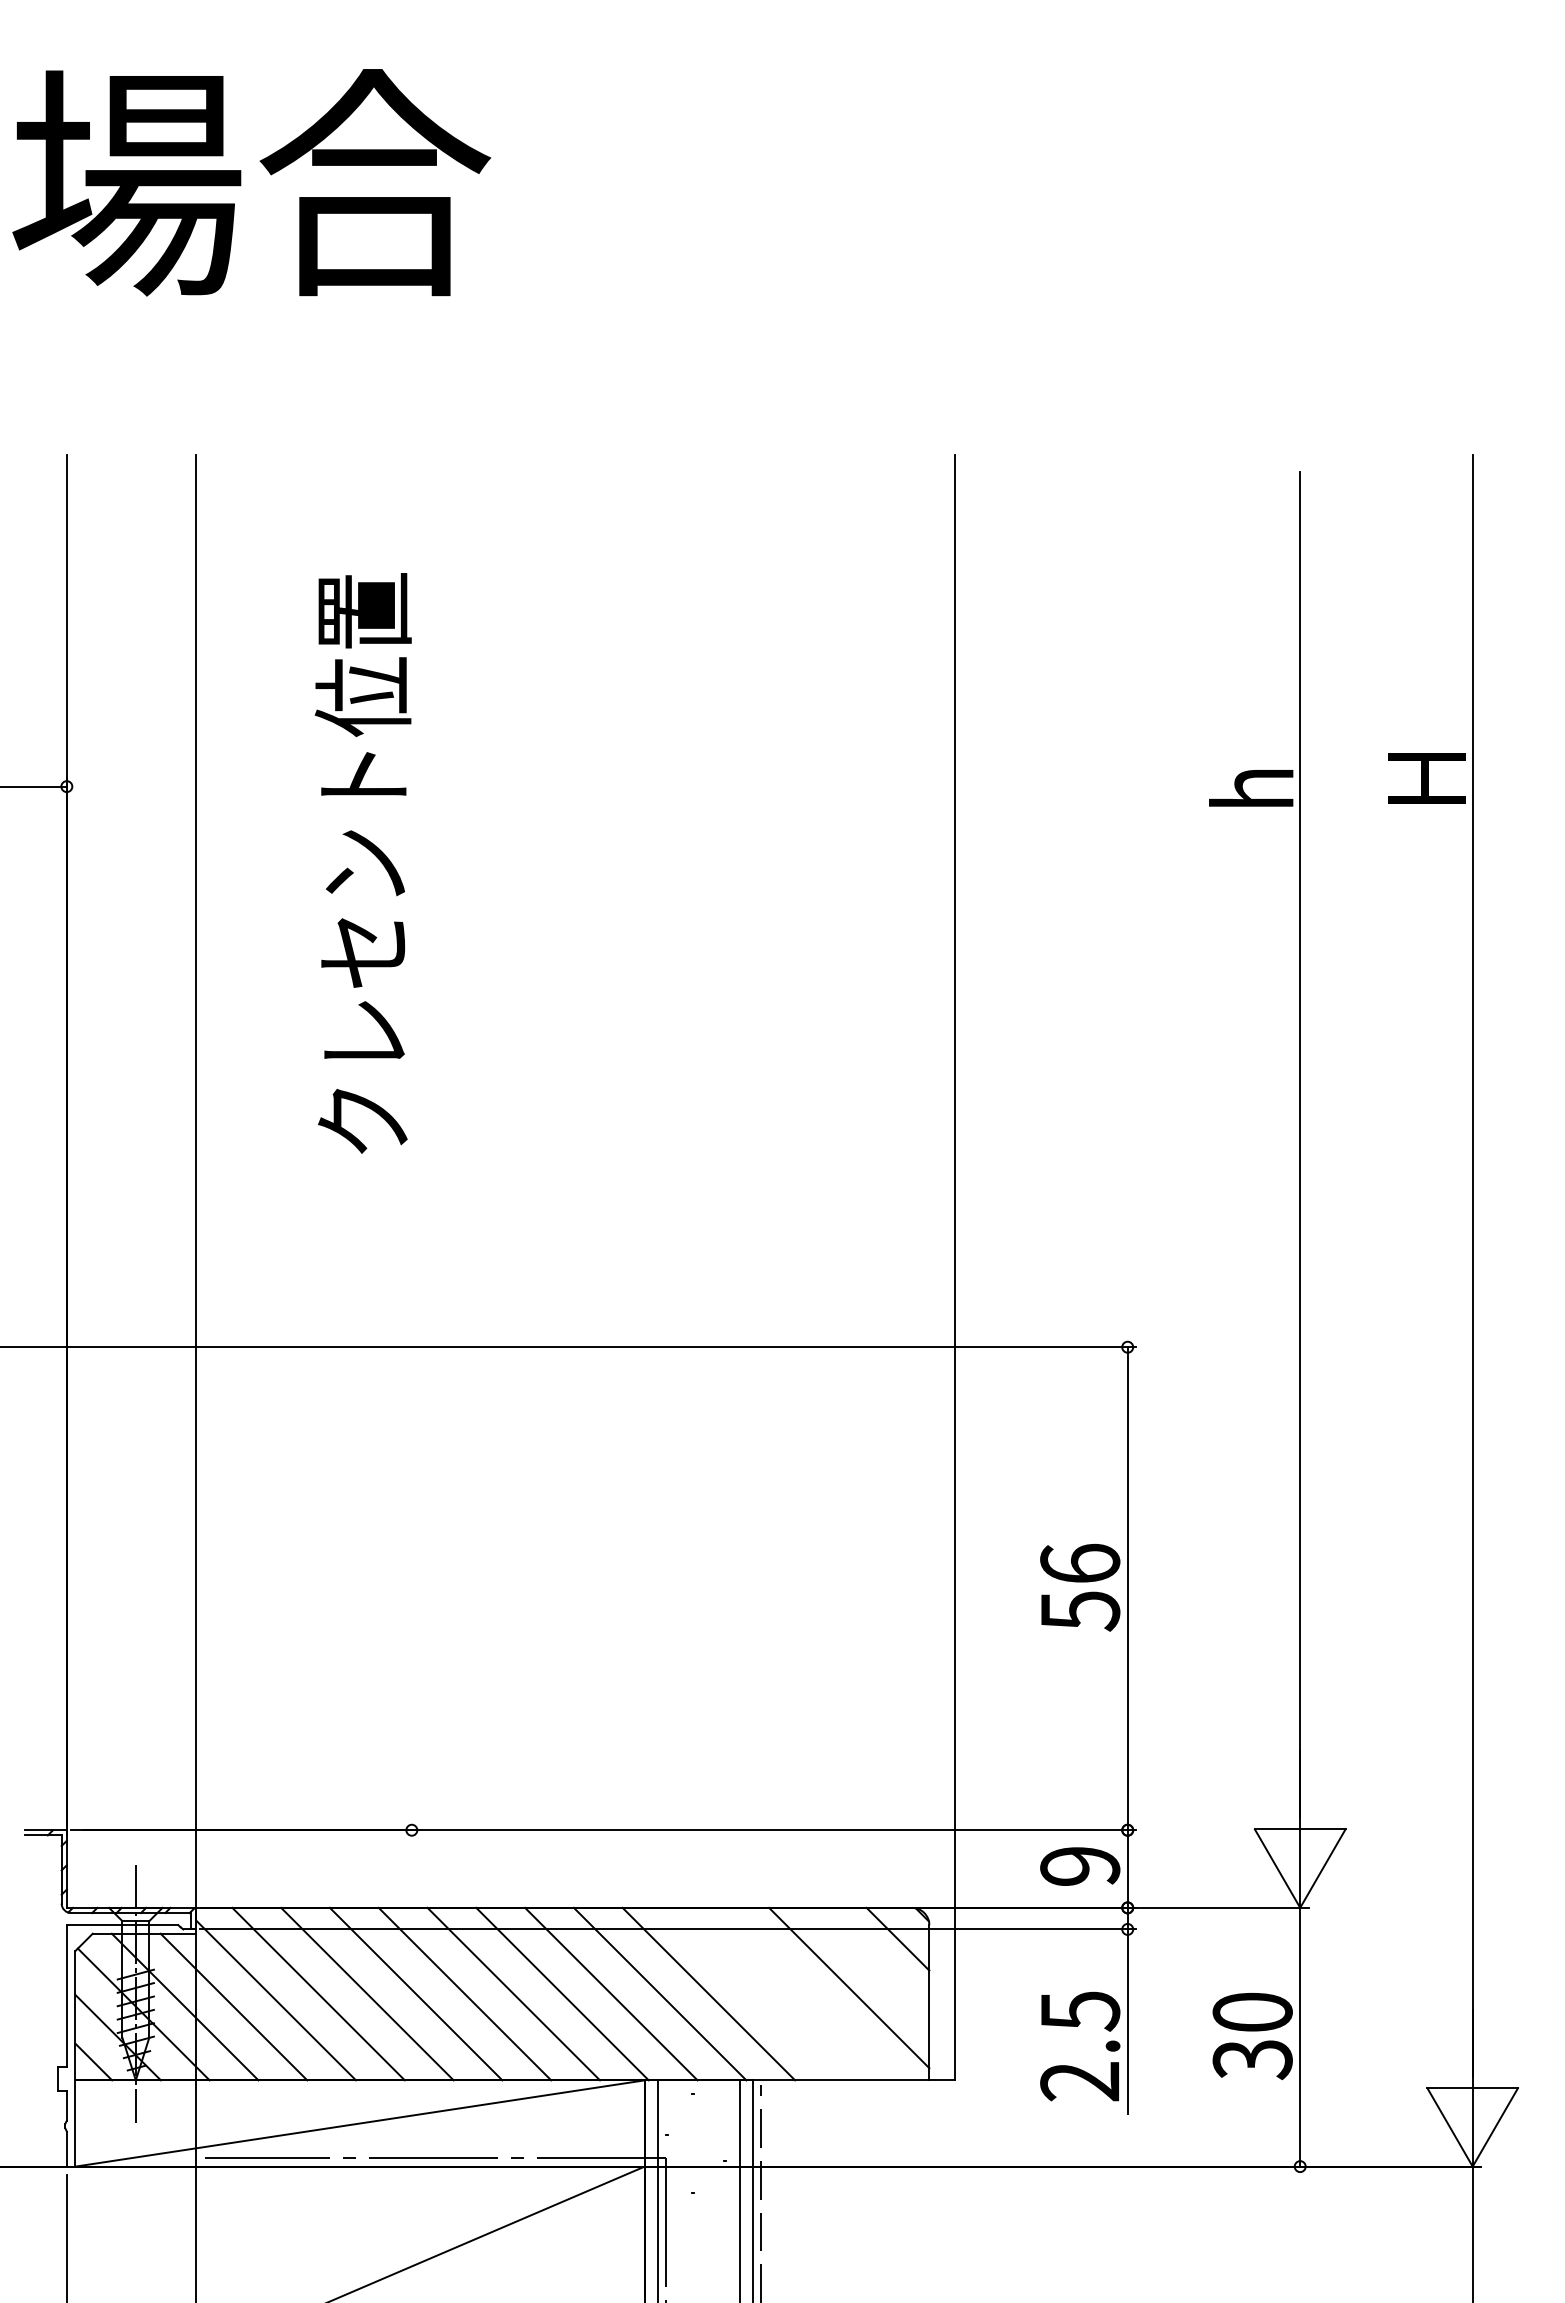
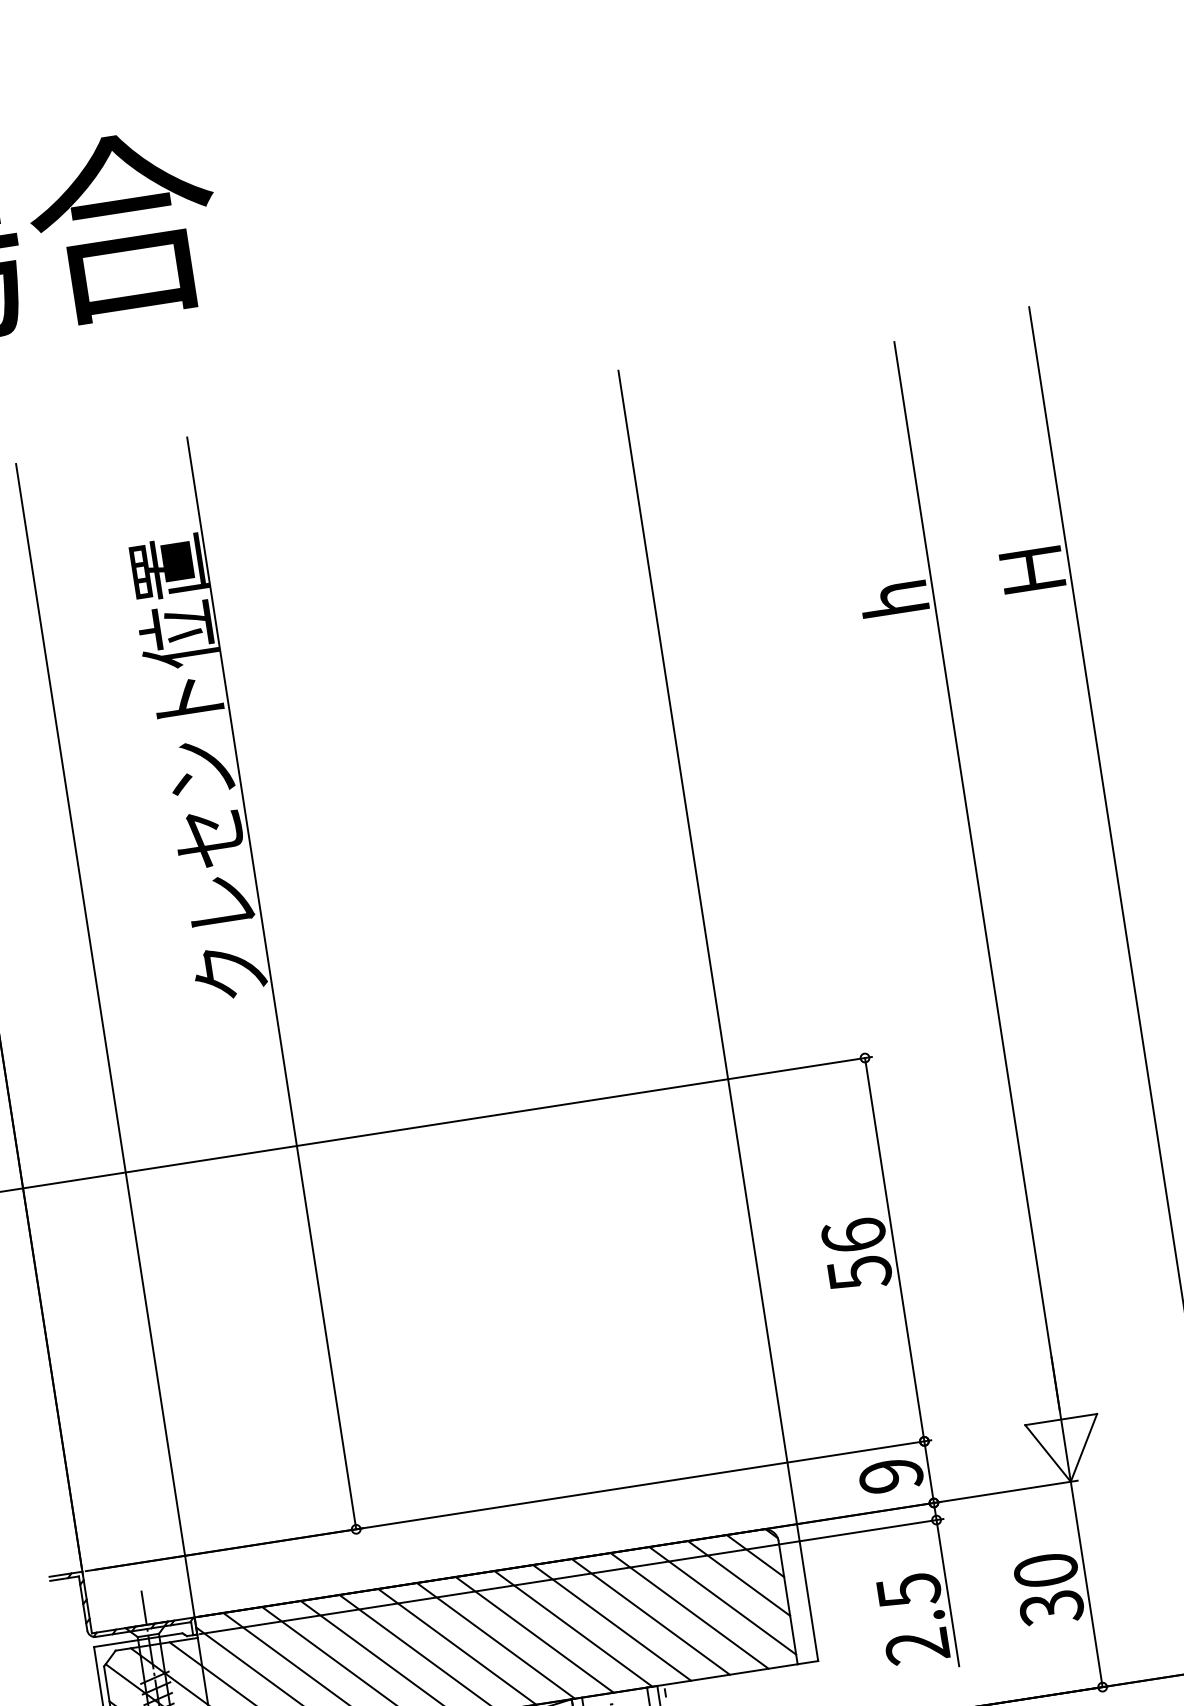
line: (411, 1142) -> (271, 983), added
line: (873, 1963) -> (738, 1578), added
line: (757, 1993) -> (650, 1616), added
line: (806, 1993) -> (689, 1610), added

